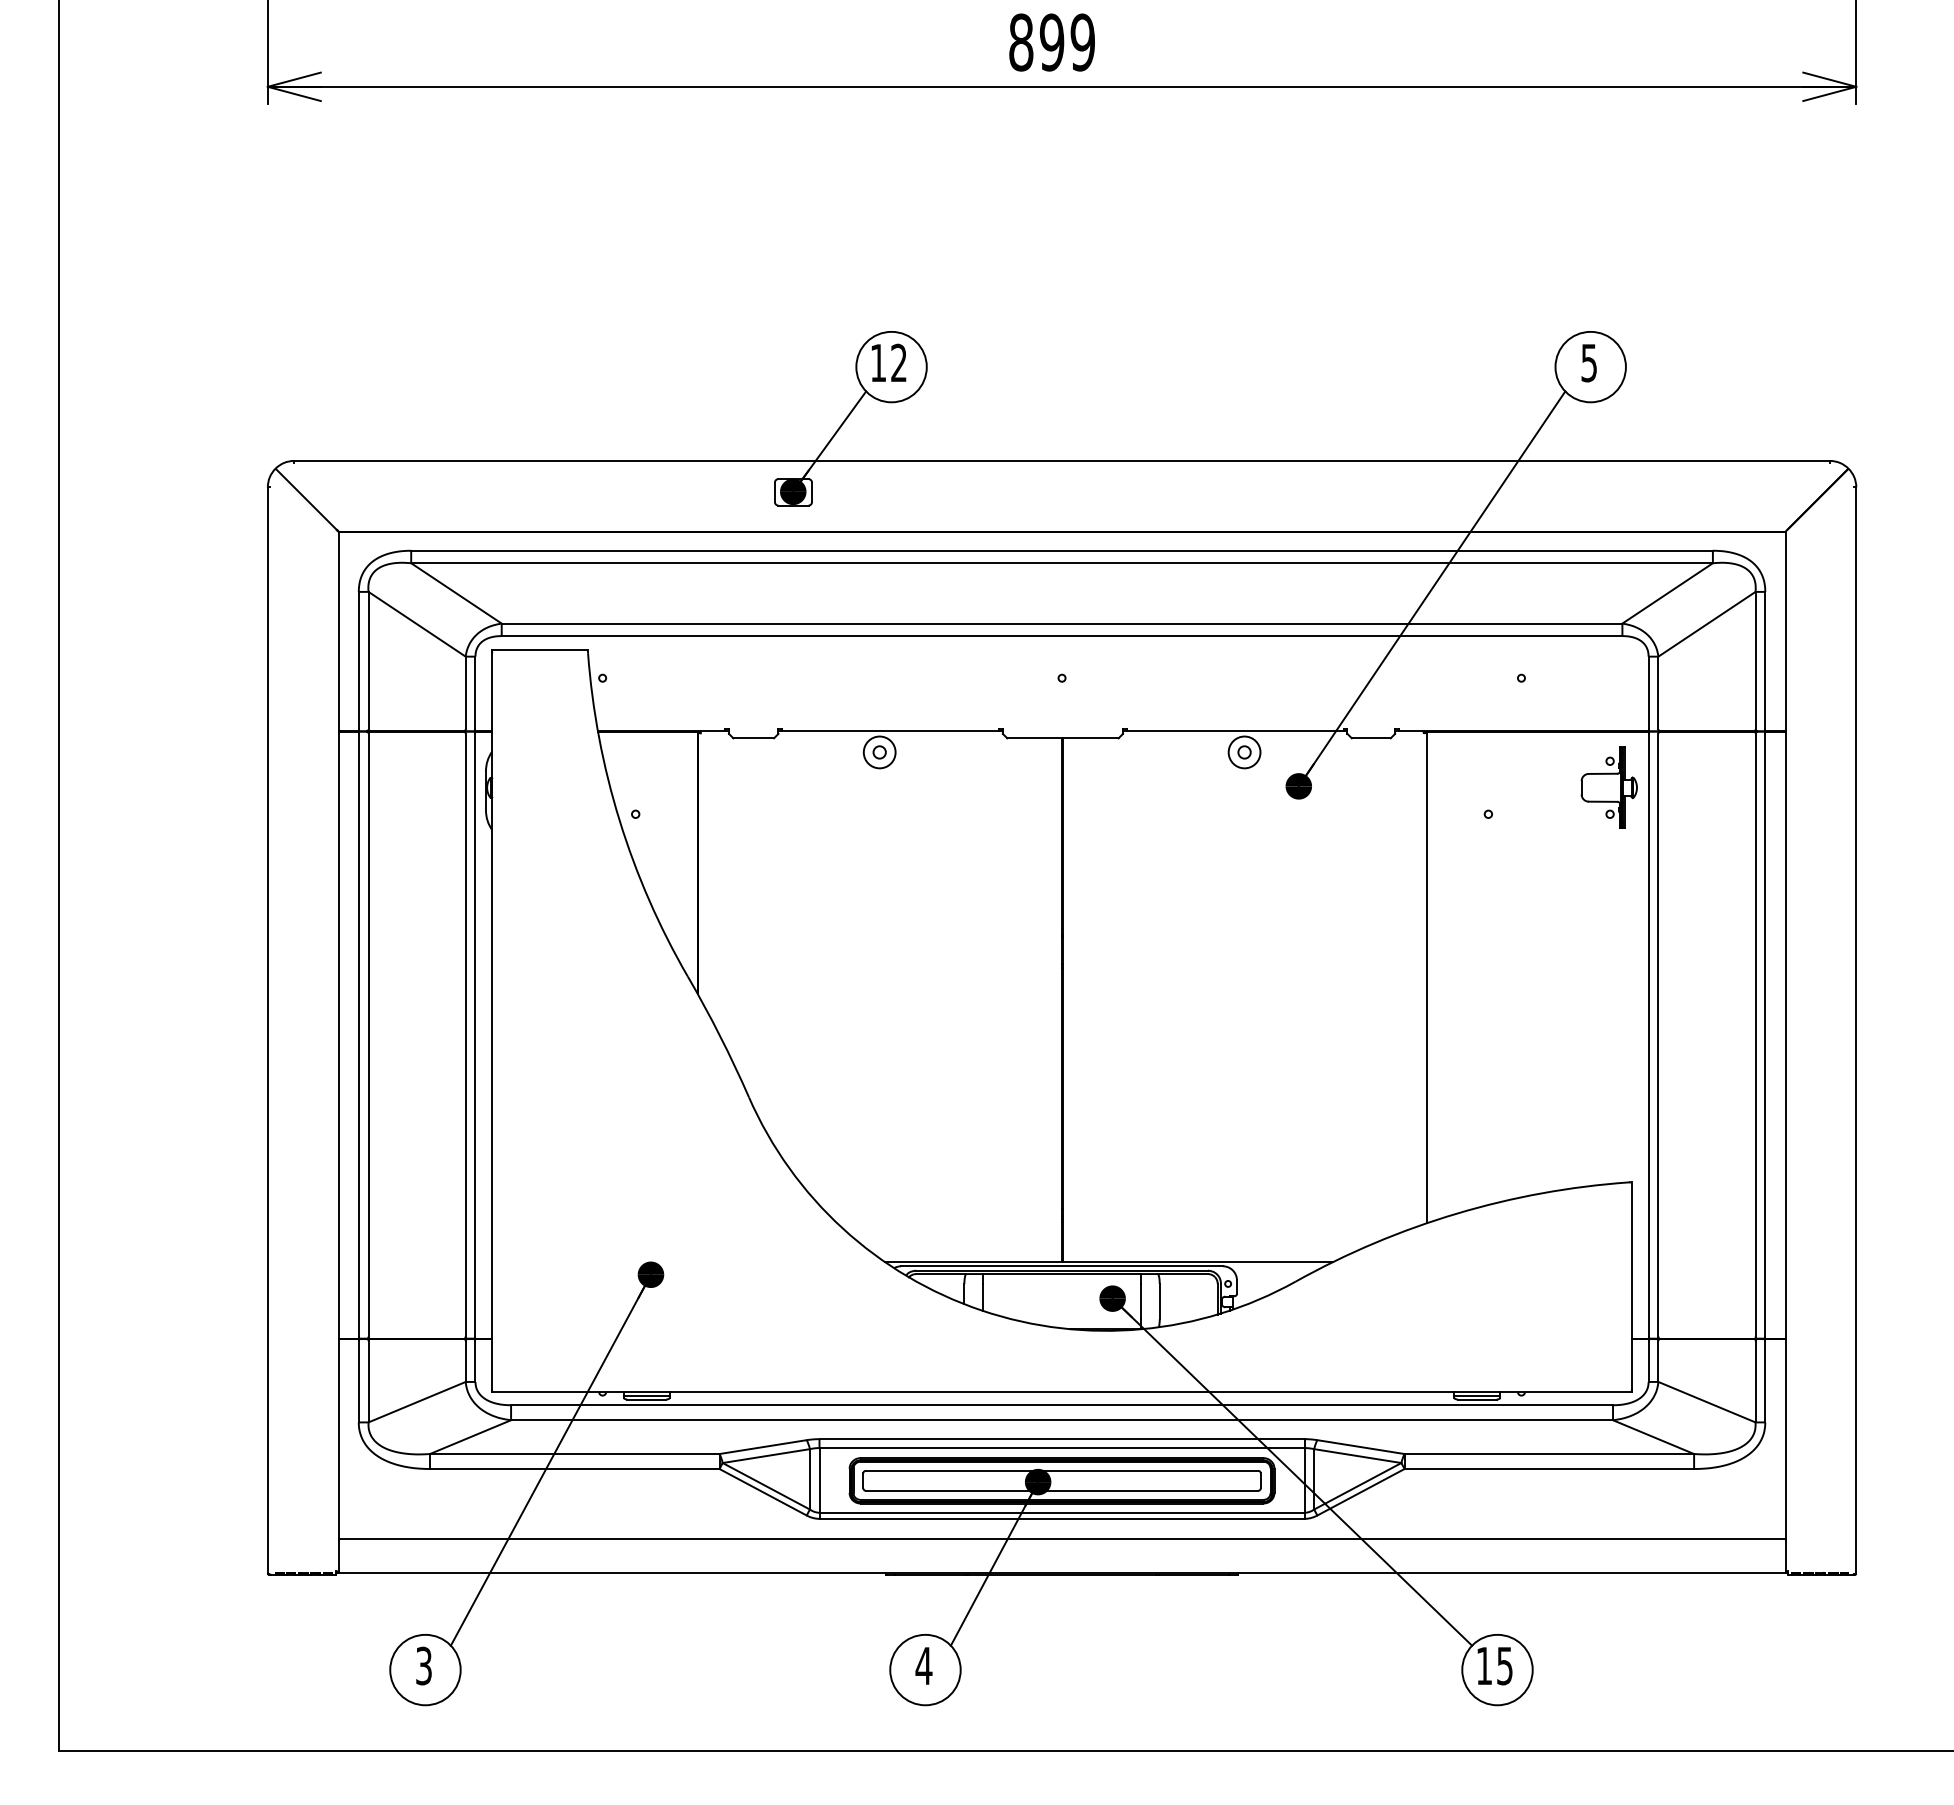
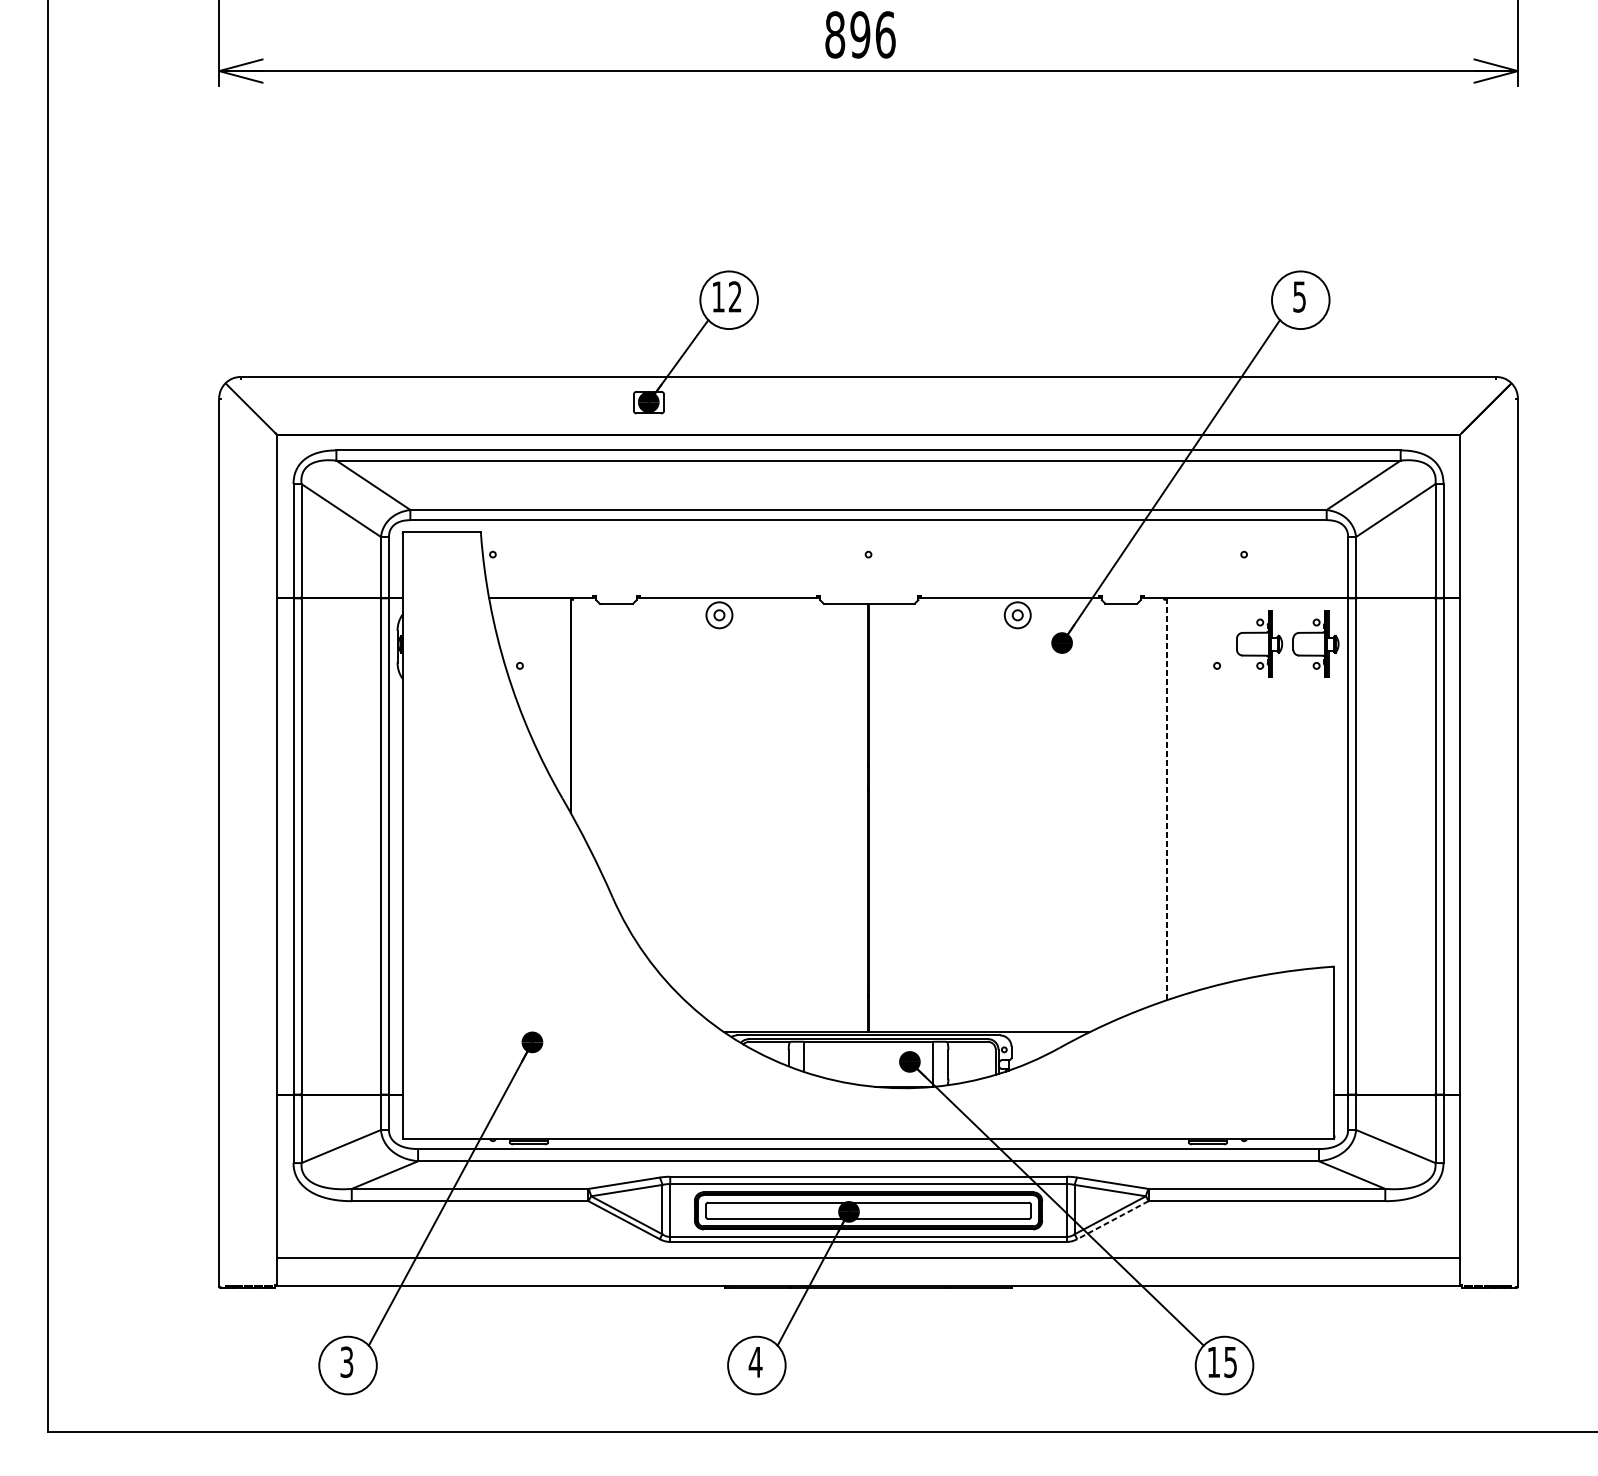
text: (1082, 42) -> (885, 34), 899 -> 896
part: (1539, 787) -> (1258, 643), added
line: (1426, 977) -> (1166, 799), solid -> dashed
line: (1360, 1492) -> (1112, 1220), solid -> dashed

